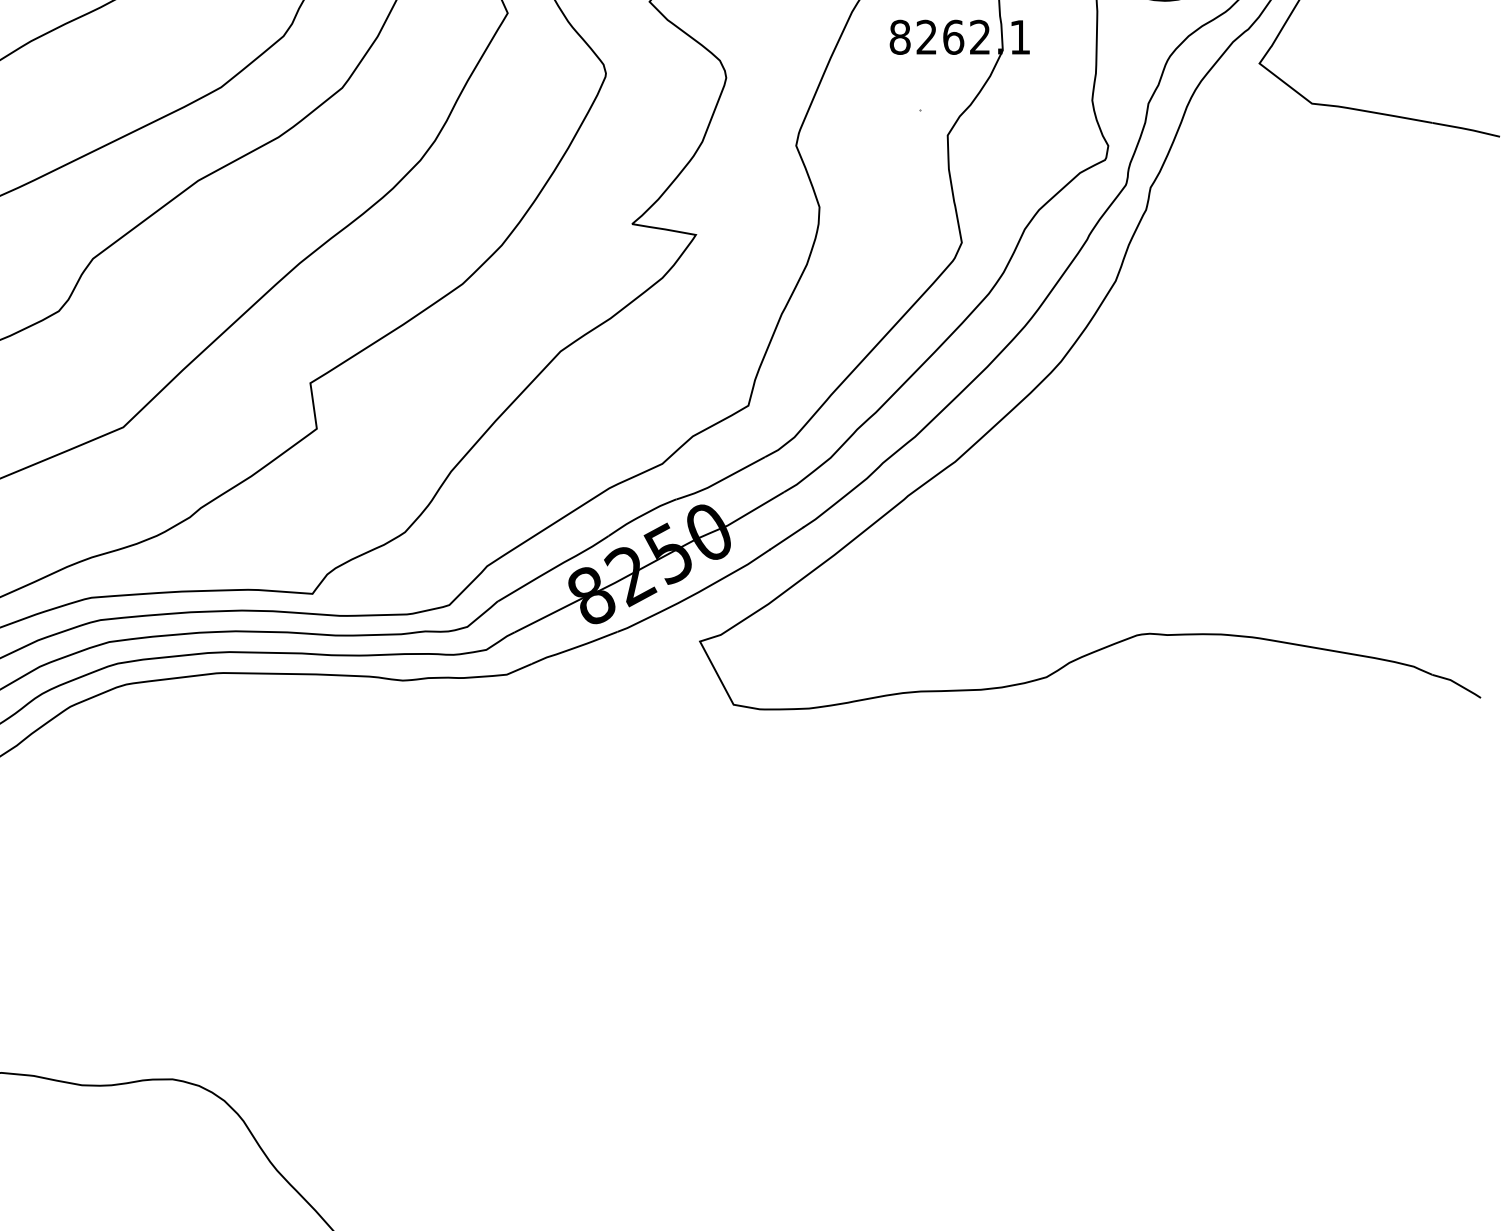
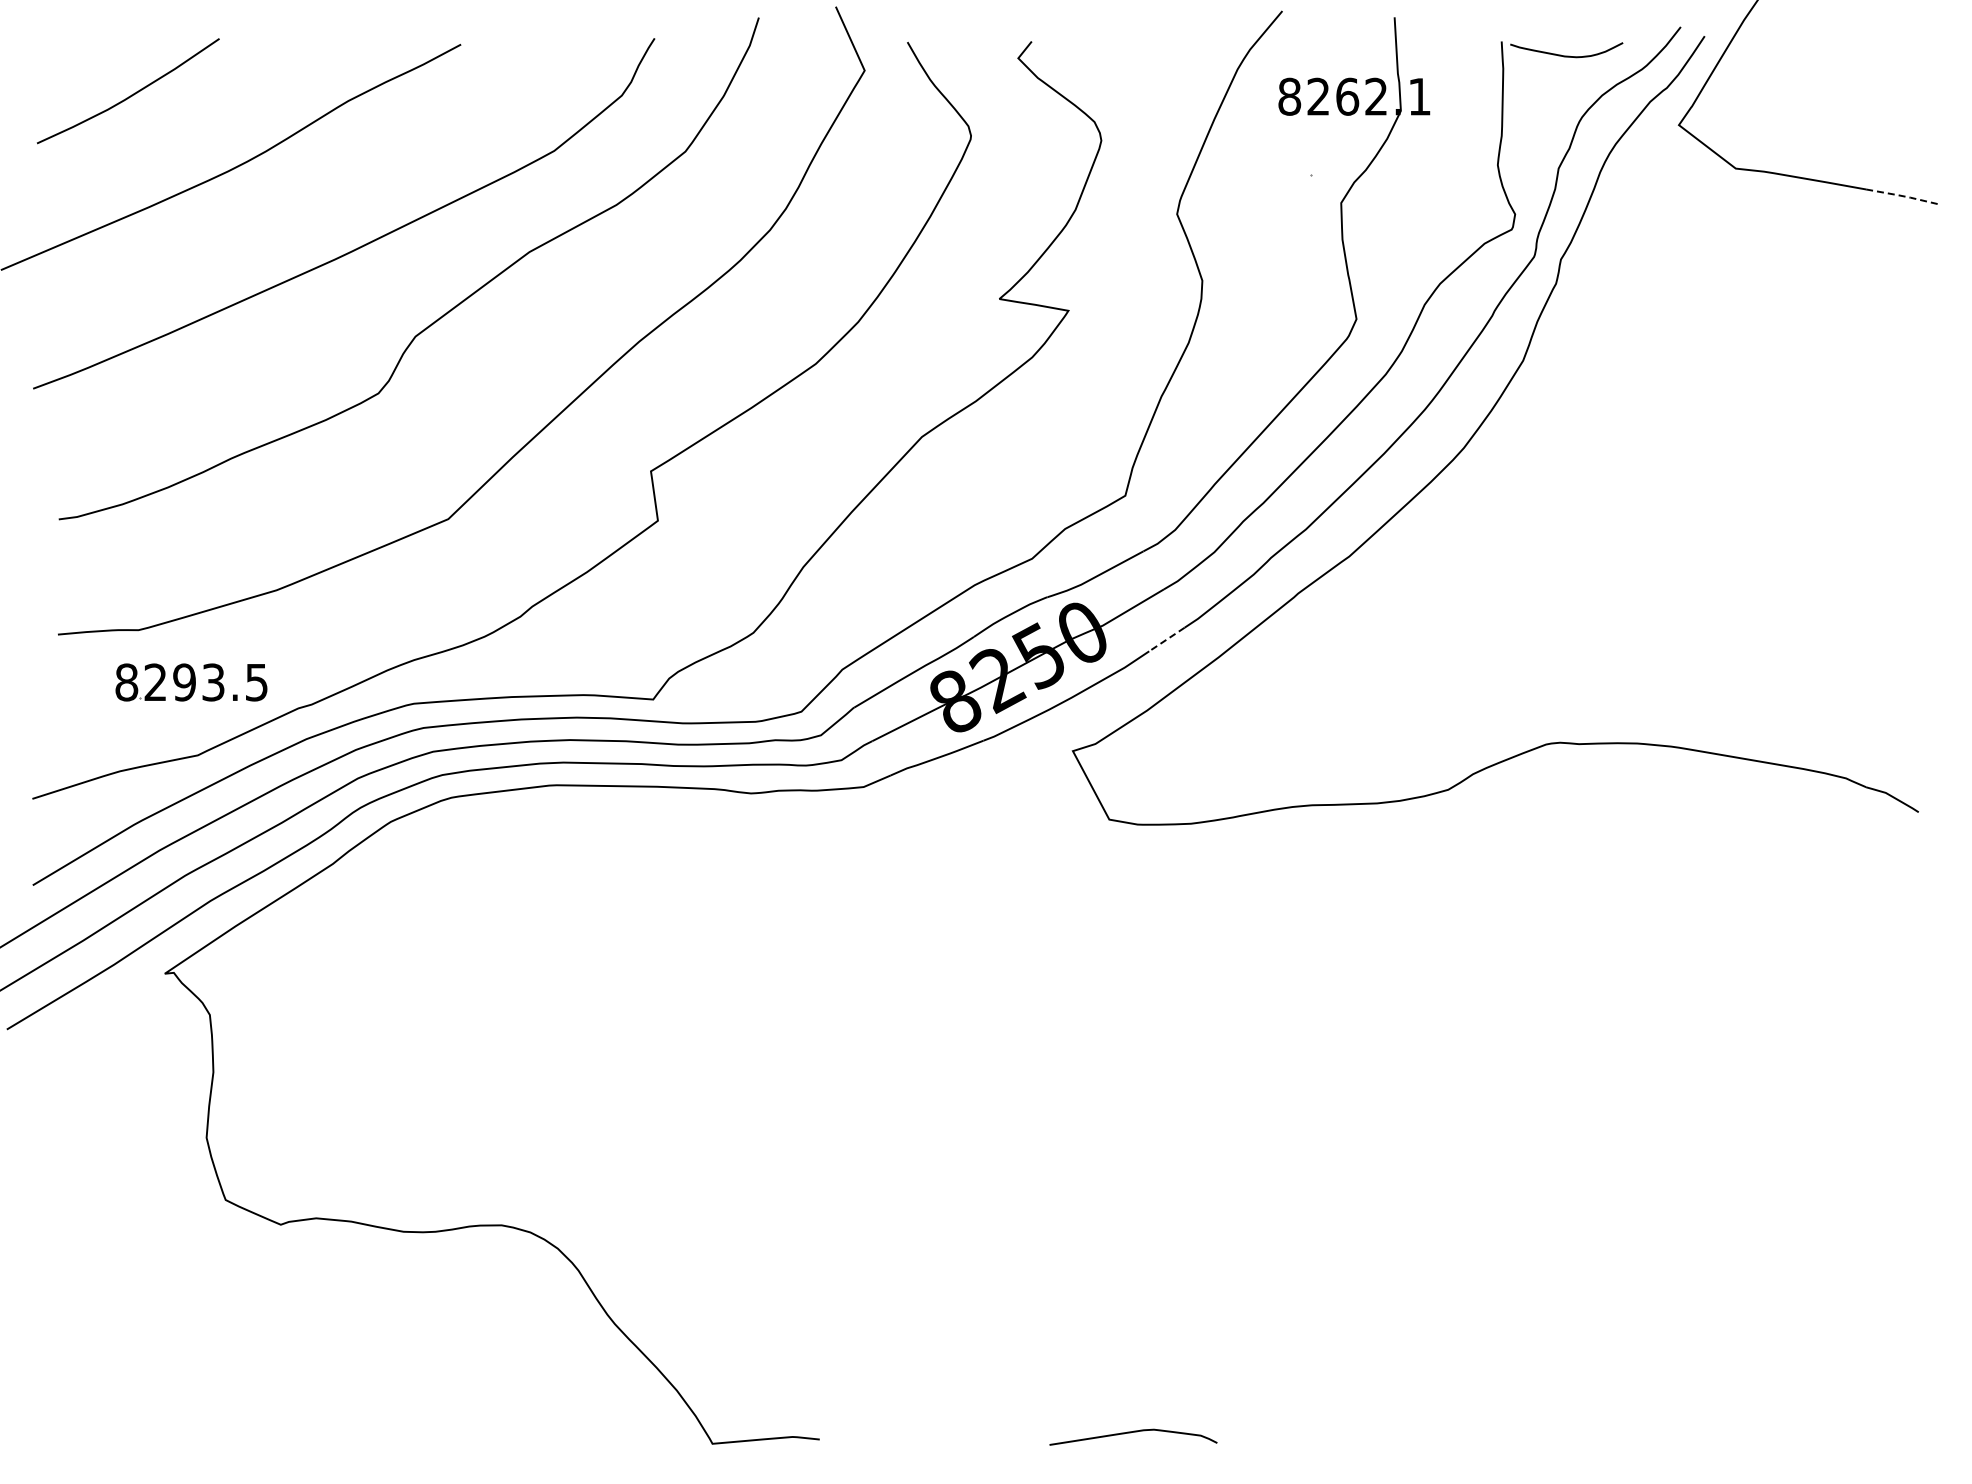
line: (1466, 129) -> (1903, 196), solid -> dashed
line: (786, 538) -> (1166, 639), solid -> dashed

